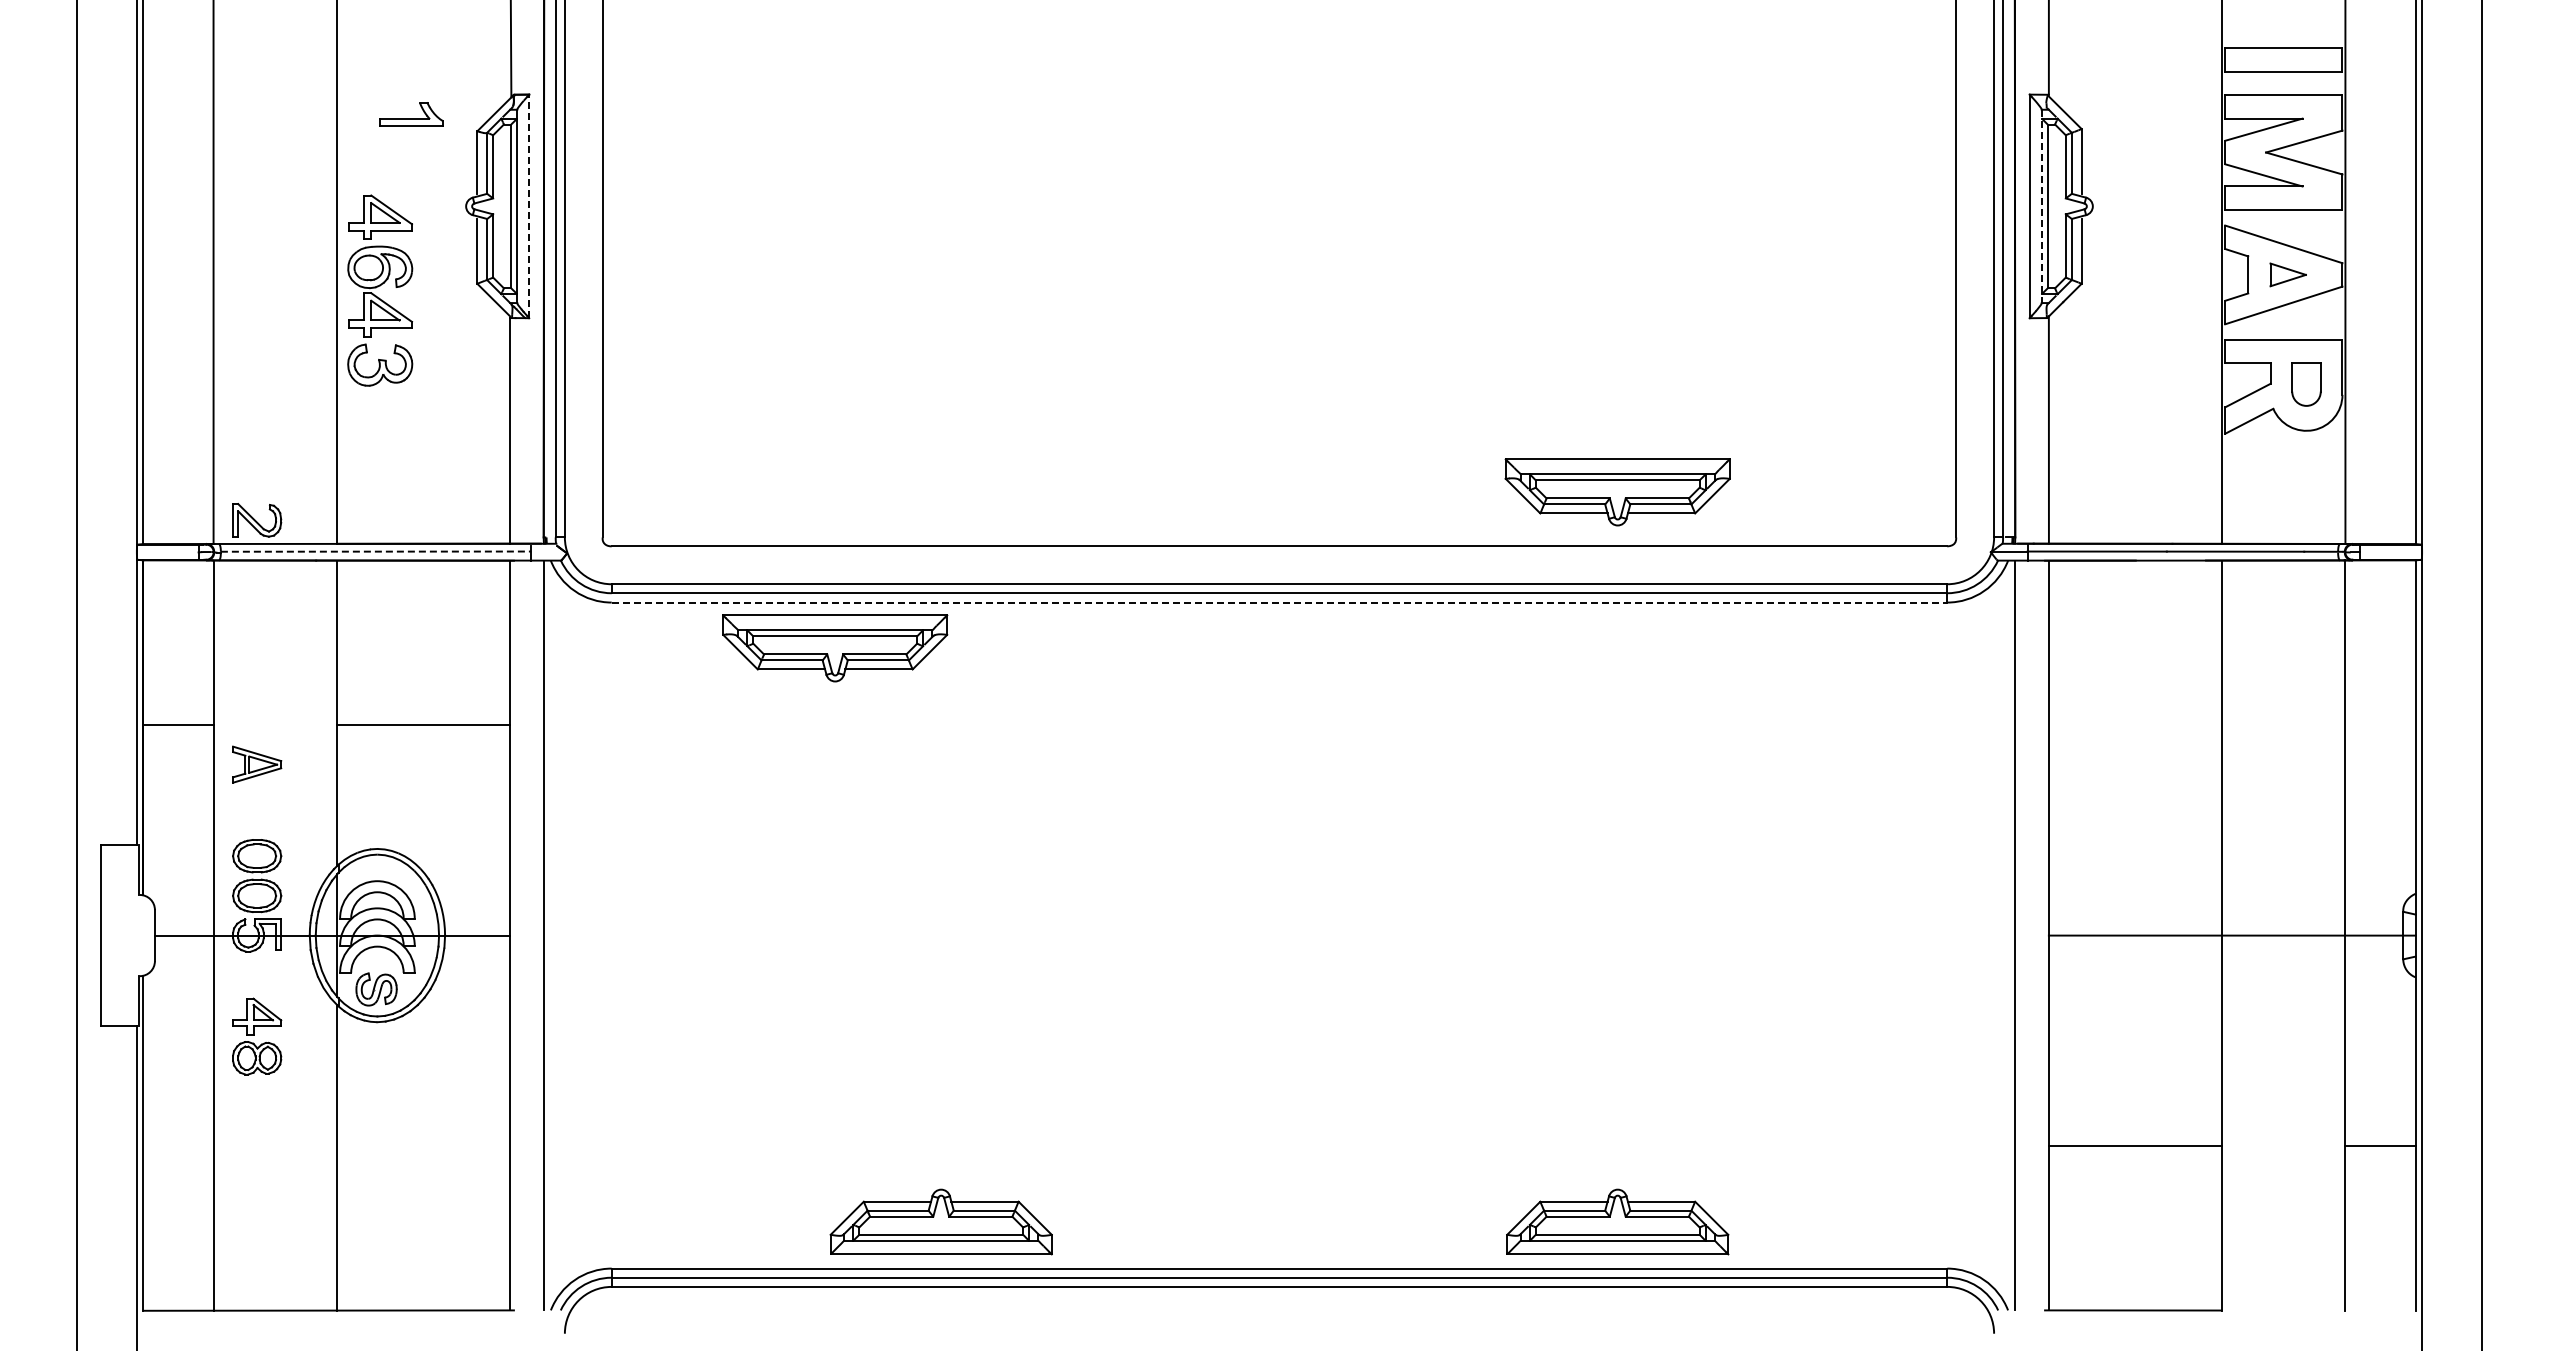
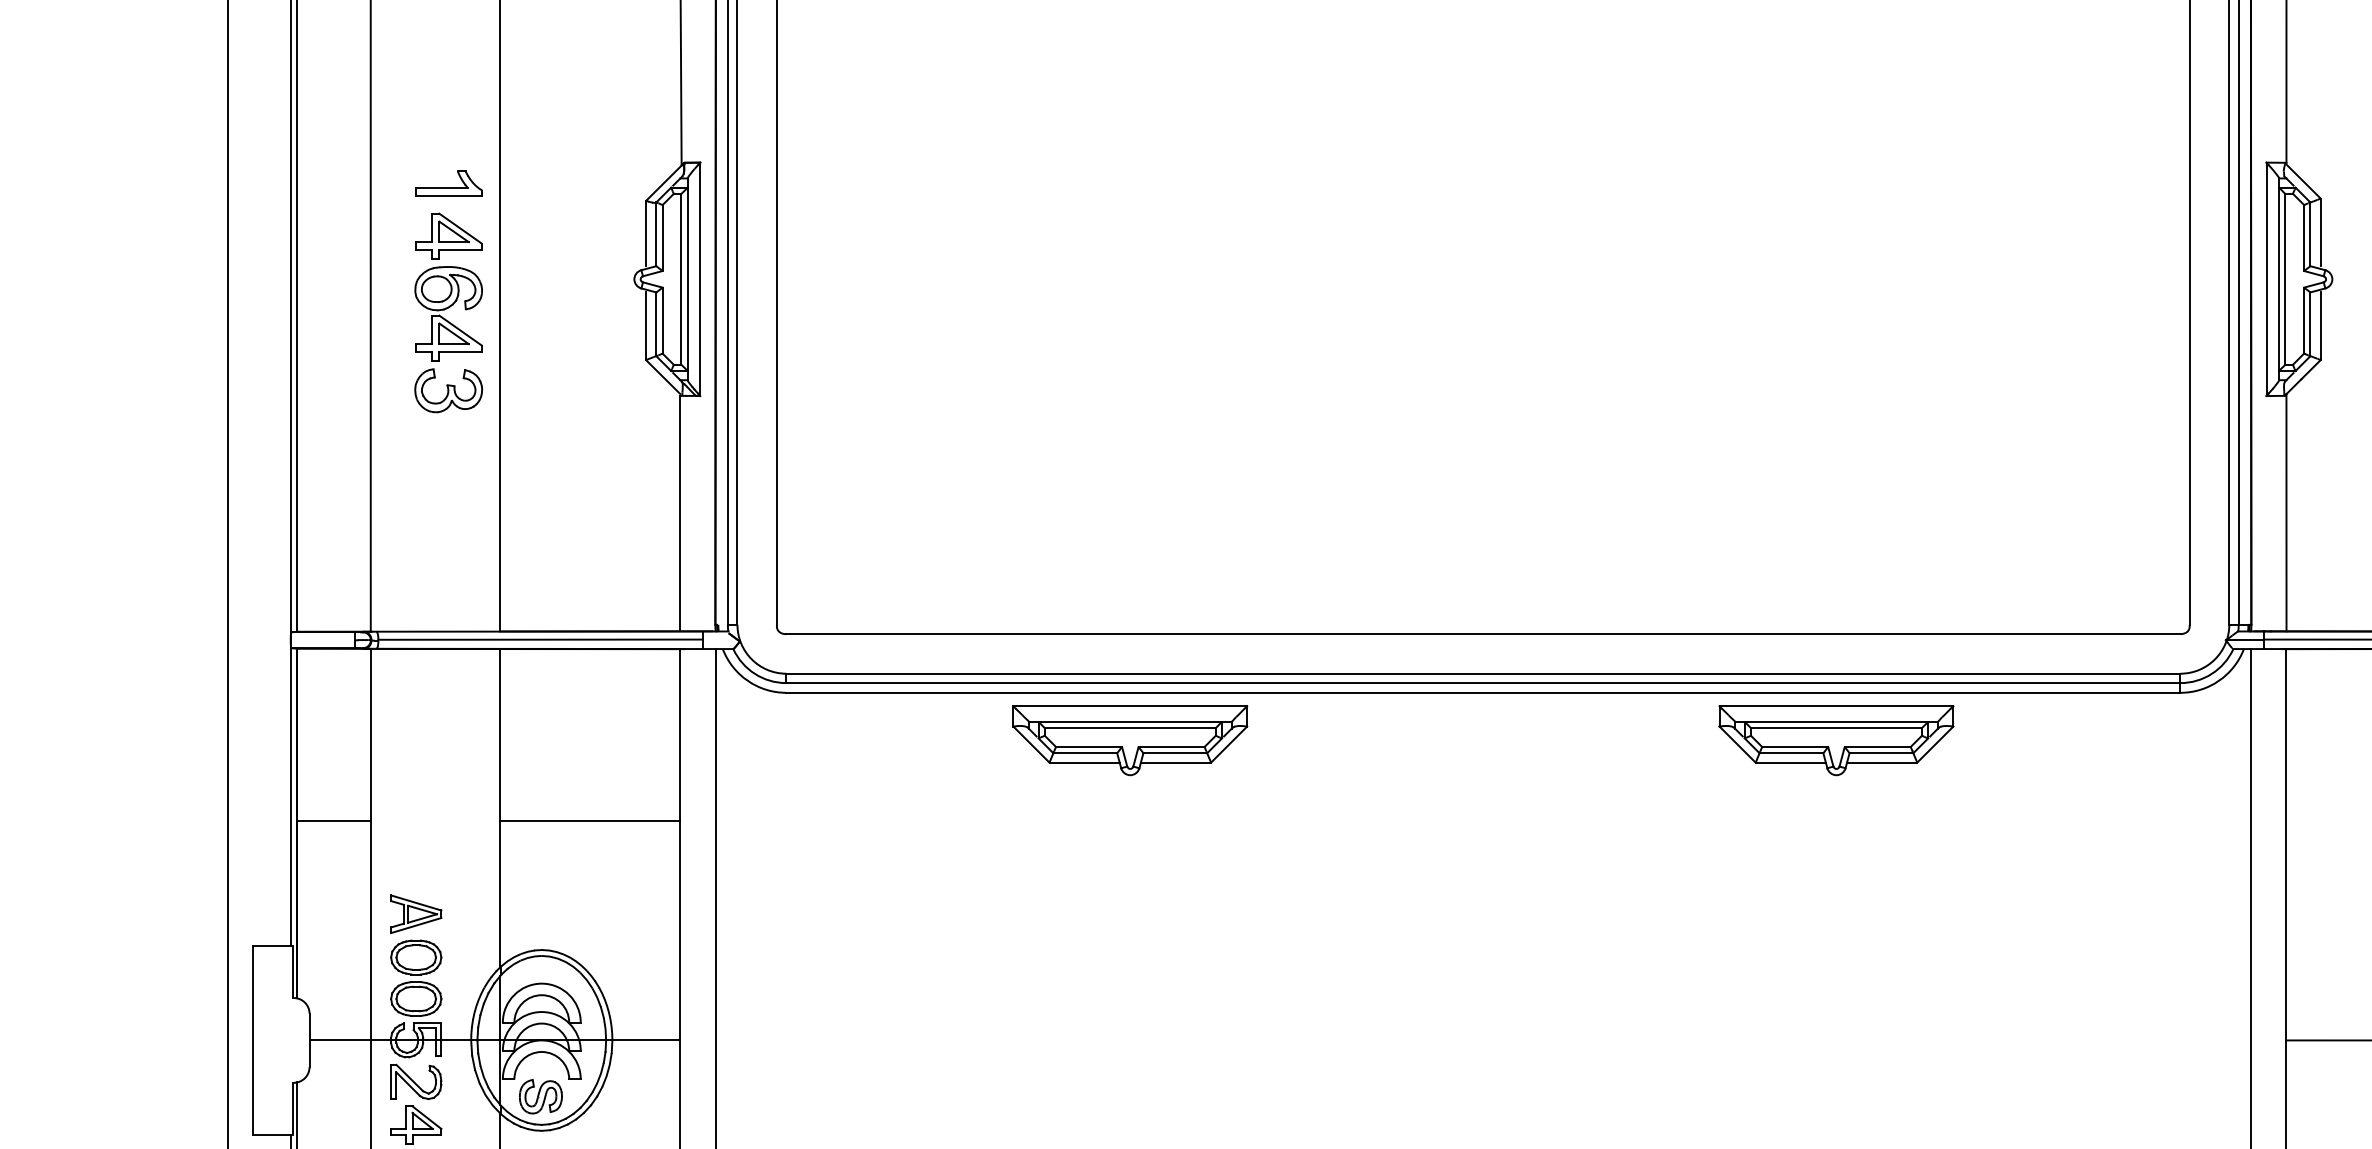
part: (411, 114) -> (448, 183), moved
line: (529, 206) -> (700, 279), dashed -> solid
line: (2041, 206) -> (2278, 279), dashed -> solid
part: (380, 290) -> (448, 312), moved
part: (1617, 492) -> (1836, 740), moved
part: (257, 520) -> (416, 1082), moved
line: (376, 551) -> (540, 639), dashed -> solid
line: (1279, 602) -> (1483, 692), dashed -> solid
part: (835, 648) -> (1130, 740), moved
part: (257, 764) -> (416, 914), moved

